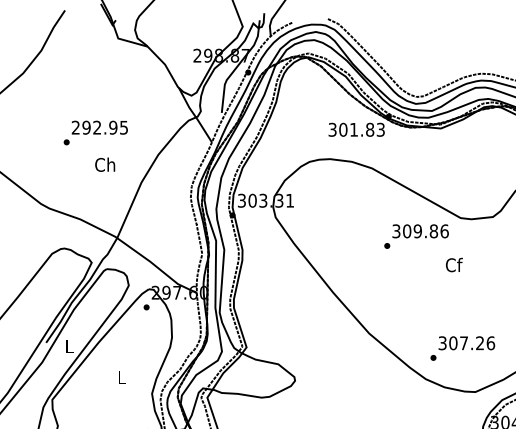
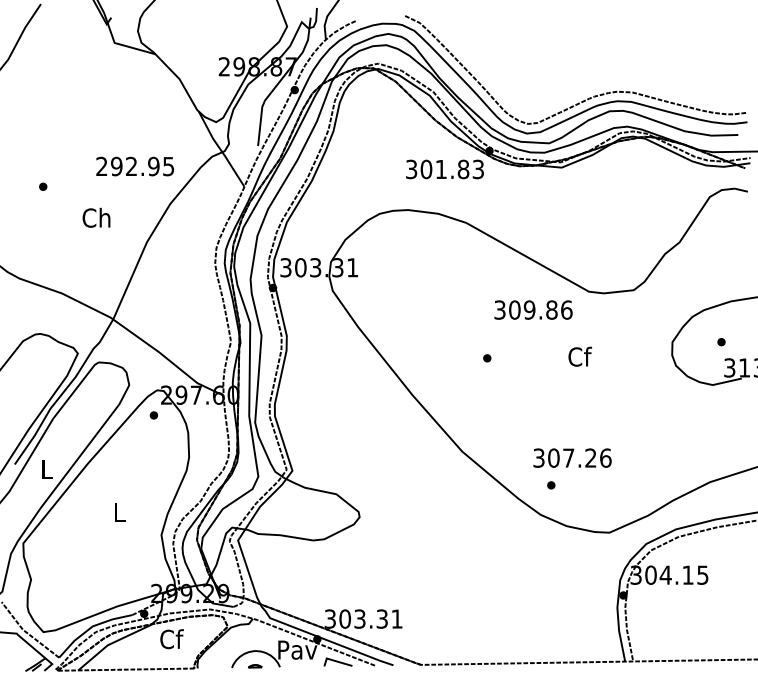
text: (100, 127) -> (135, 166), moved
part: (387, 246) -> (487, 358), moved
text: (466, 342) -> (572, 457), moved

